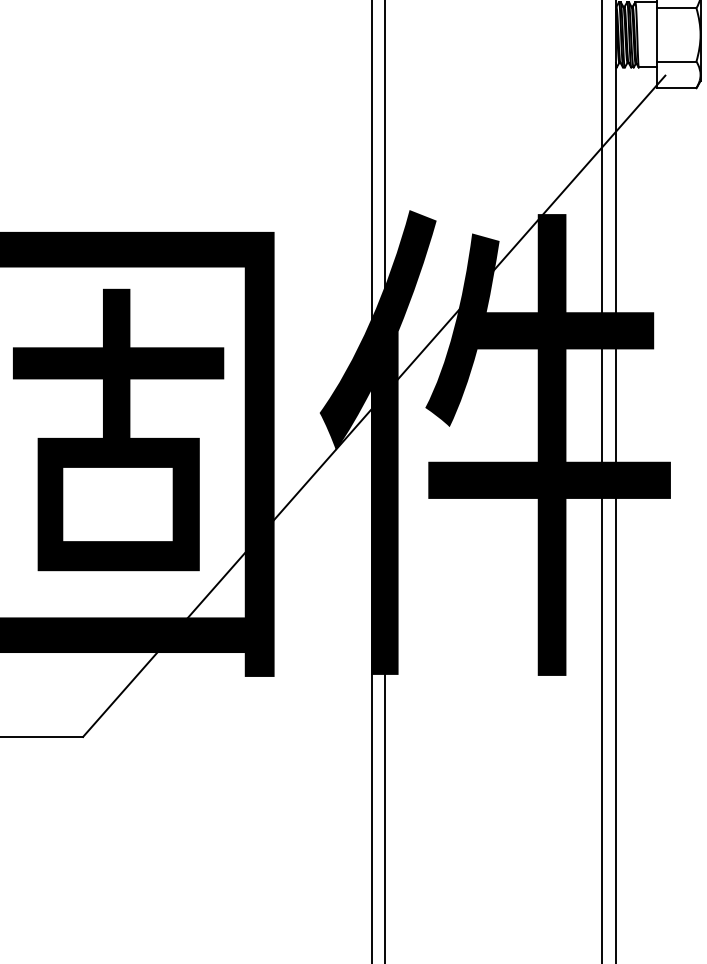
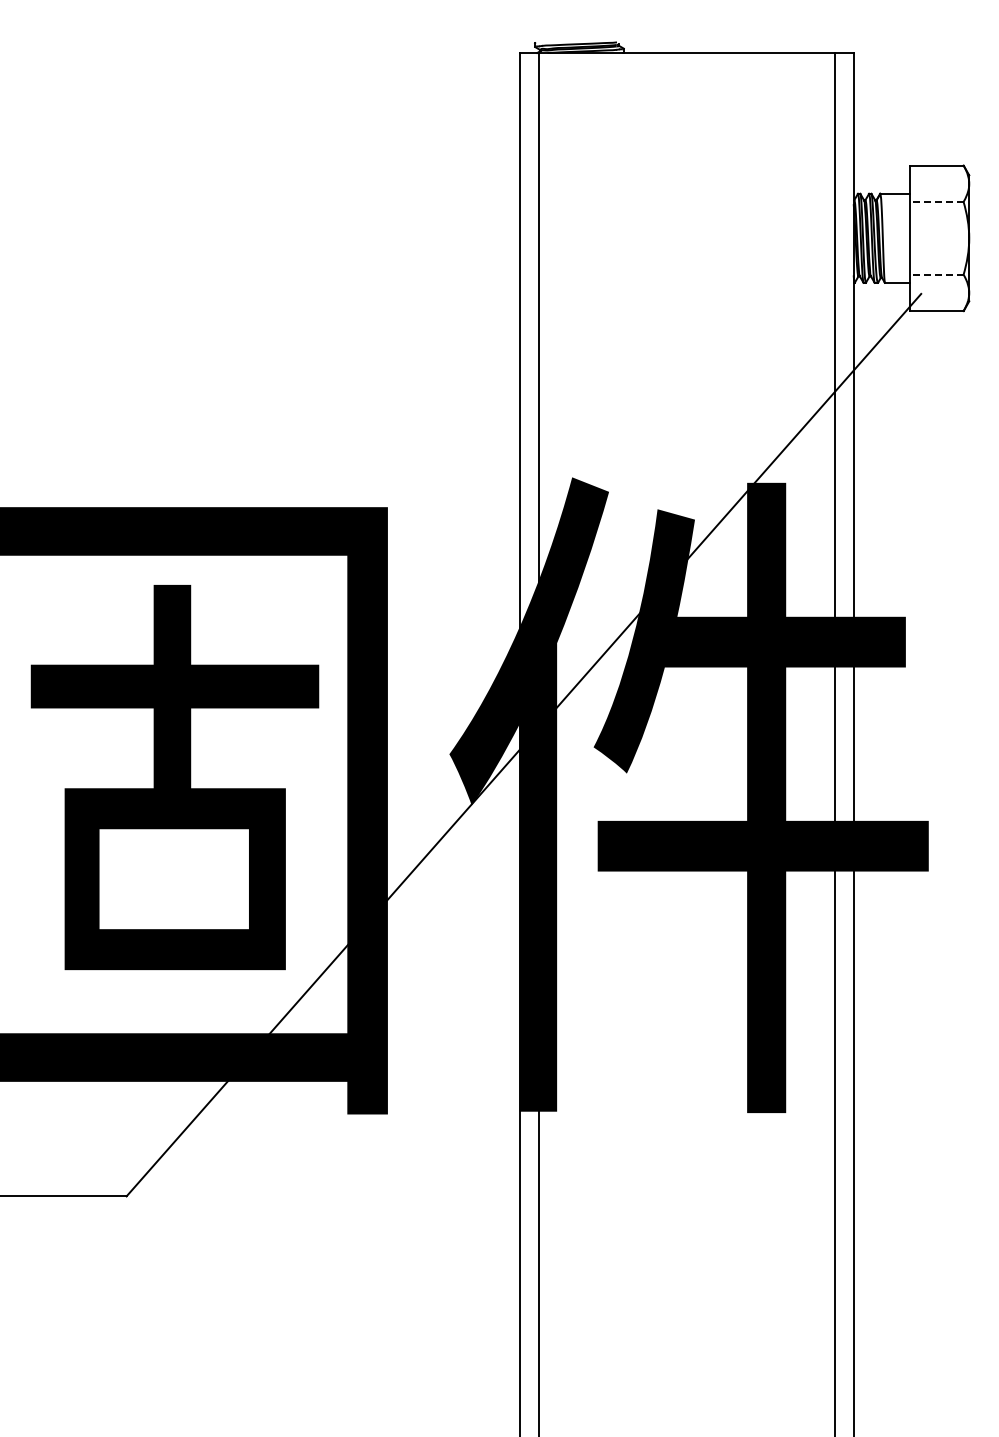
line: (676, 7) -> (936, 201), solid -> dashed
line: (676, 61) -> (936, 274), solid -> dashed

